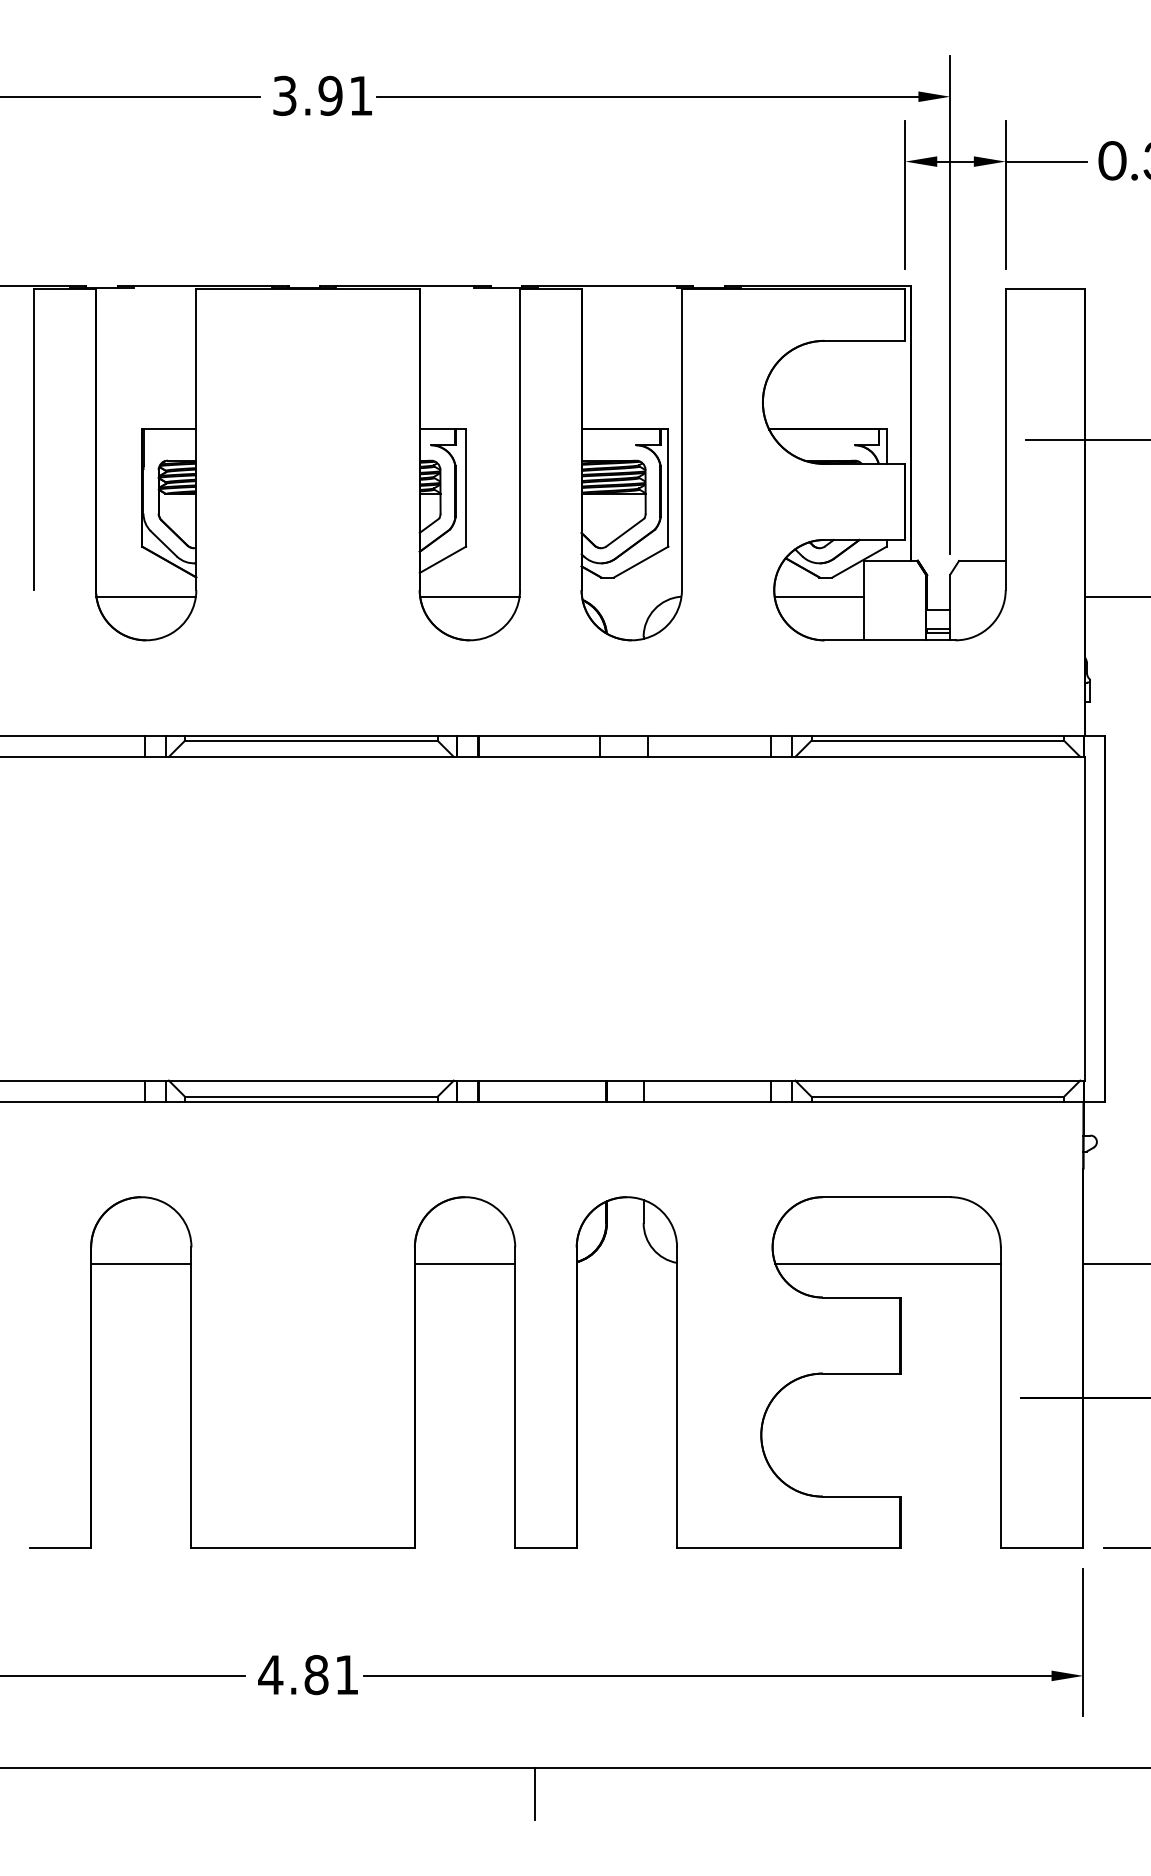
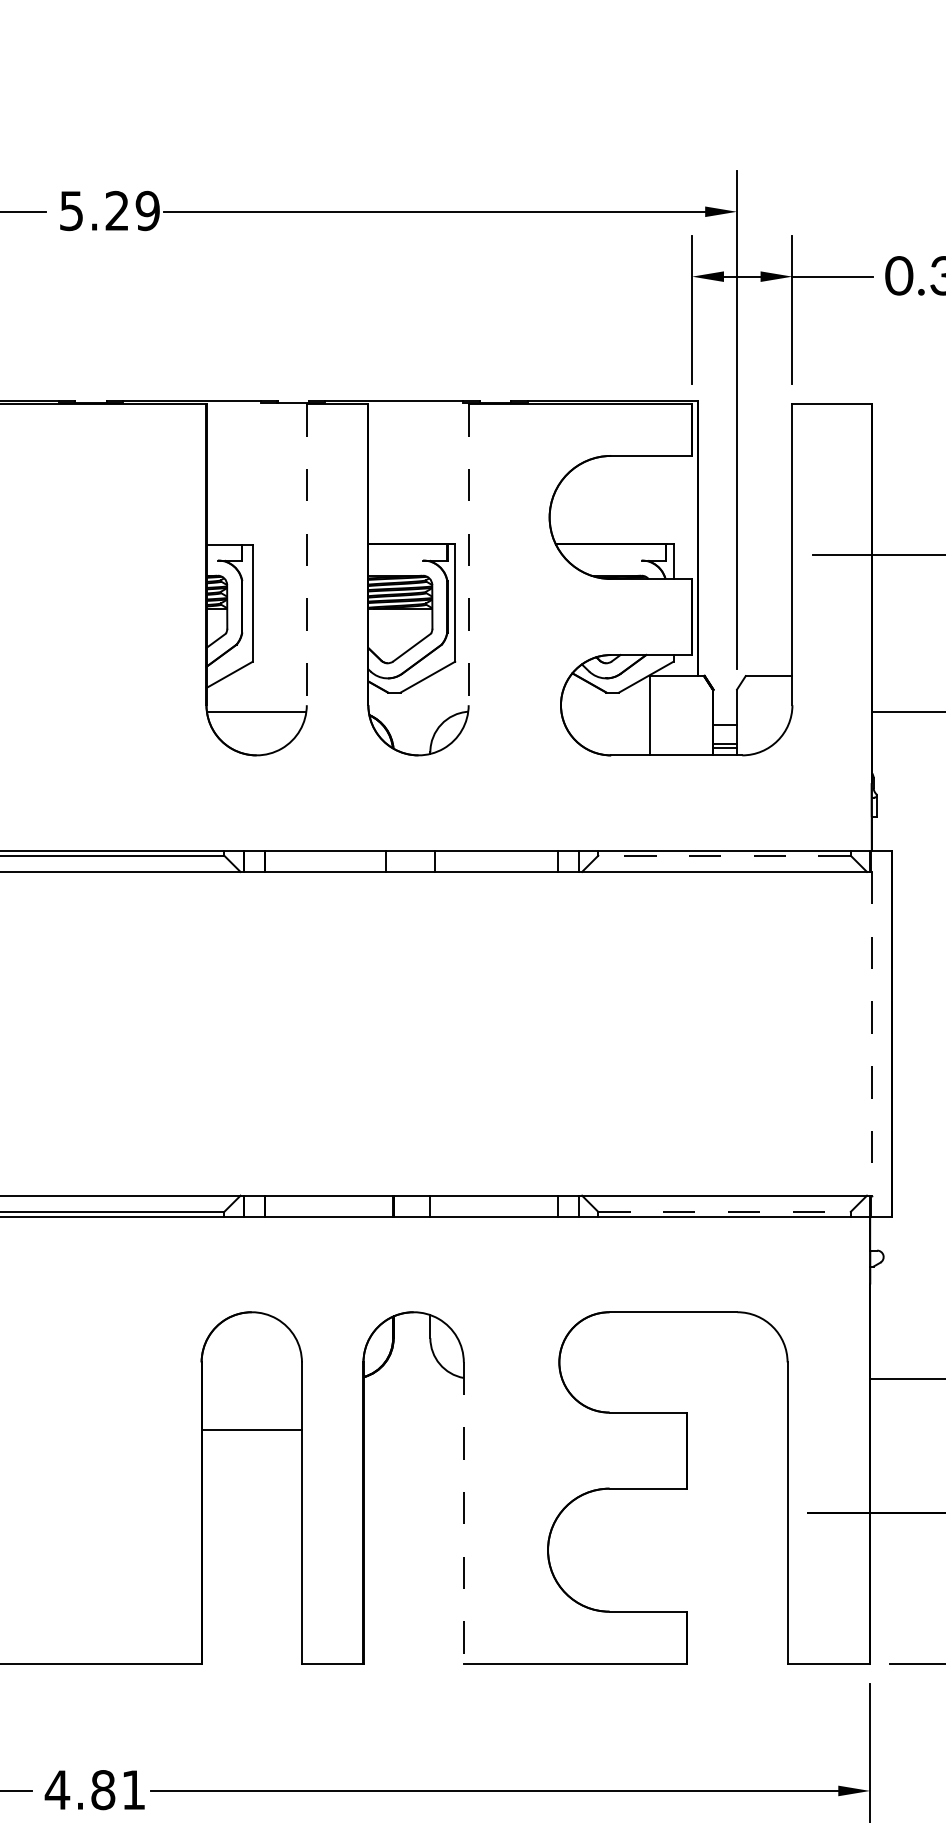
text: (323, 95) -> (110, 210), 3.91 -> 5.29
line: (520, 439) -> (307, 554), solid -> dashed
line: (681, 439) -> (468, 554), solid -> dashed
line: (818, 596) -> (605, 711), removed
line: (937, 740) -> (724, 855), solid -> dashed
line: (1085, 918) -> (872, 1033), solid -> dashed
line: (938, 1096) -> (725, 1211), solid -> dashed
line: (464, 1263) -> (251, 1429), moved
line: (887, 1263) -> (674, 1378), removed
line: (677, 1397) -> (464, 1512), solid -> dashed

